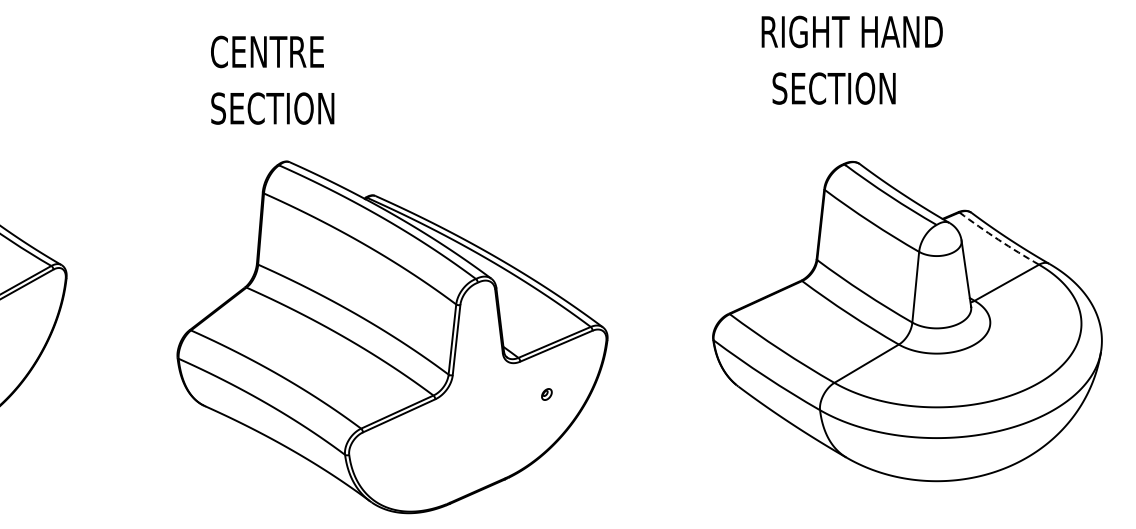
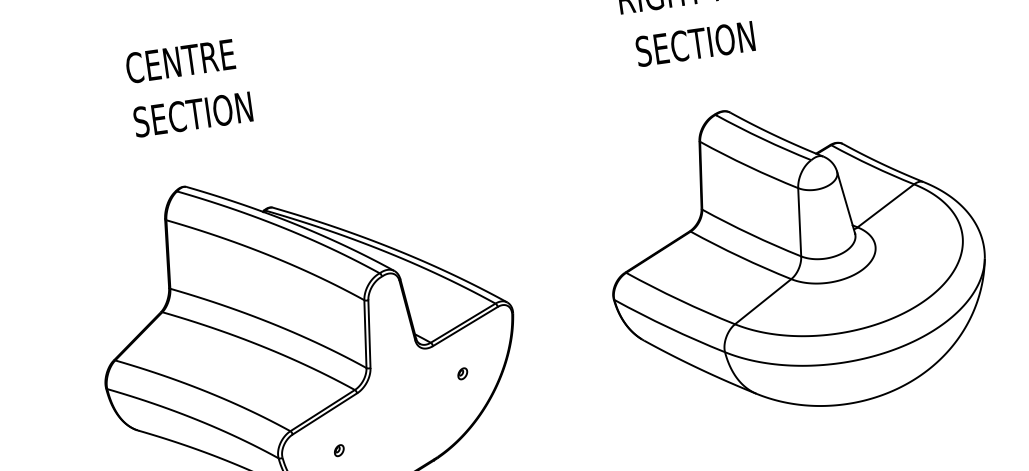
text: (272, 79) -> (188, 86), moved
arc: (998, 239) -> (872, 165), dashed -> solid
part: (408, 455) -> (339, 450), added

